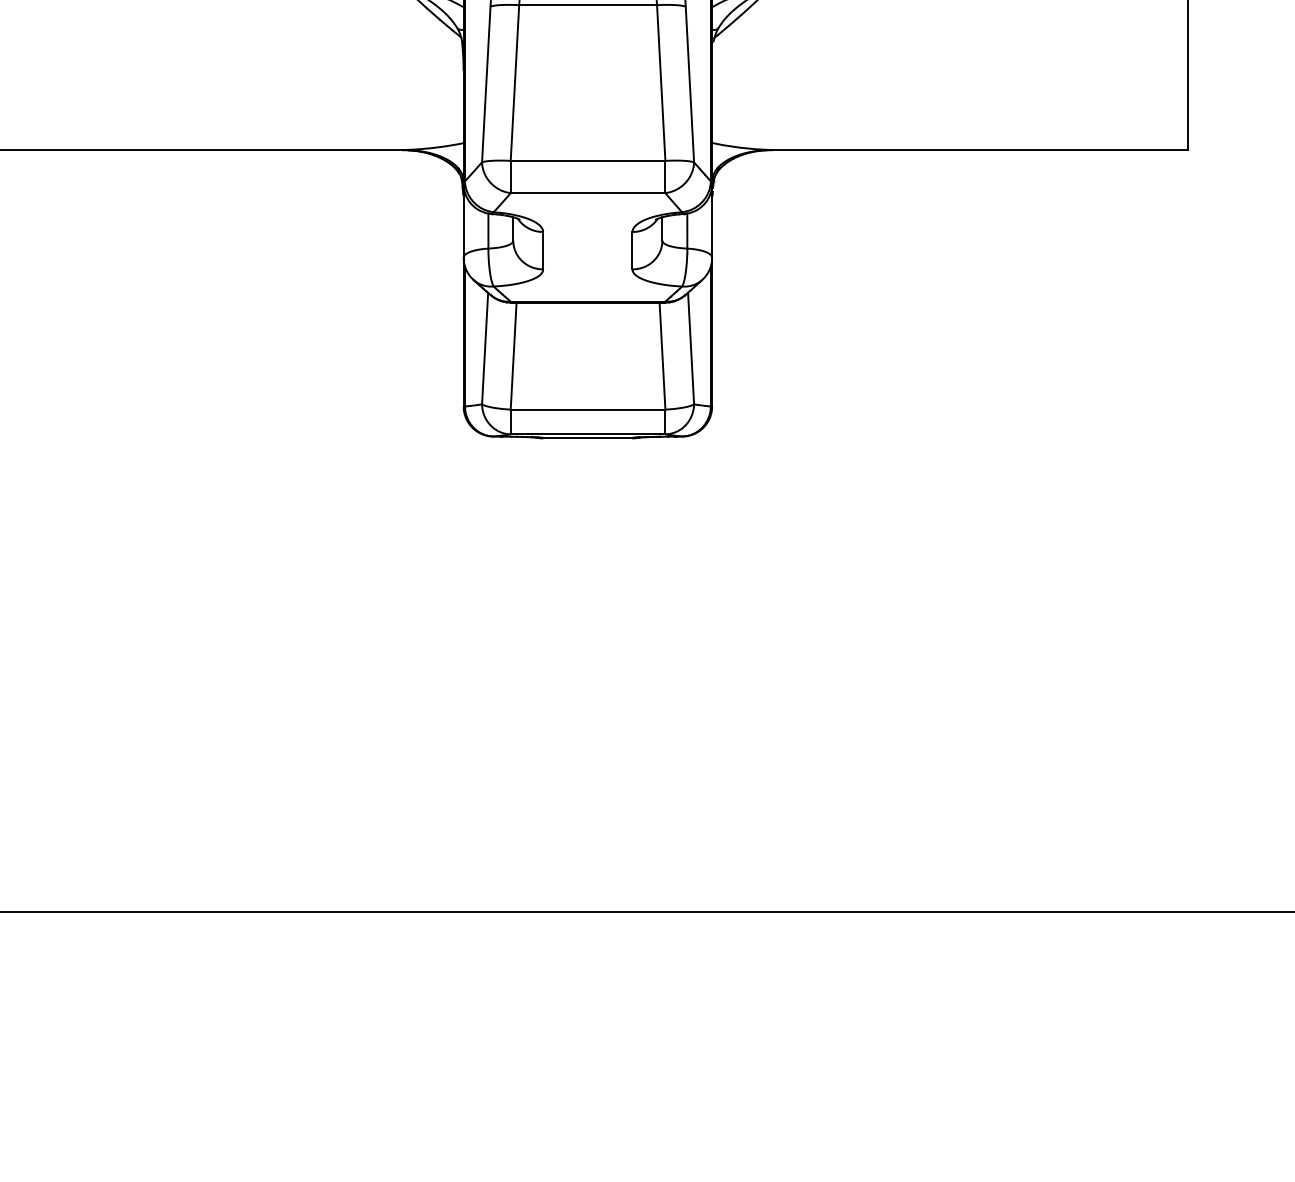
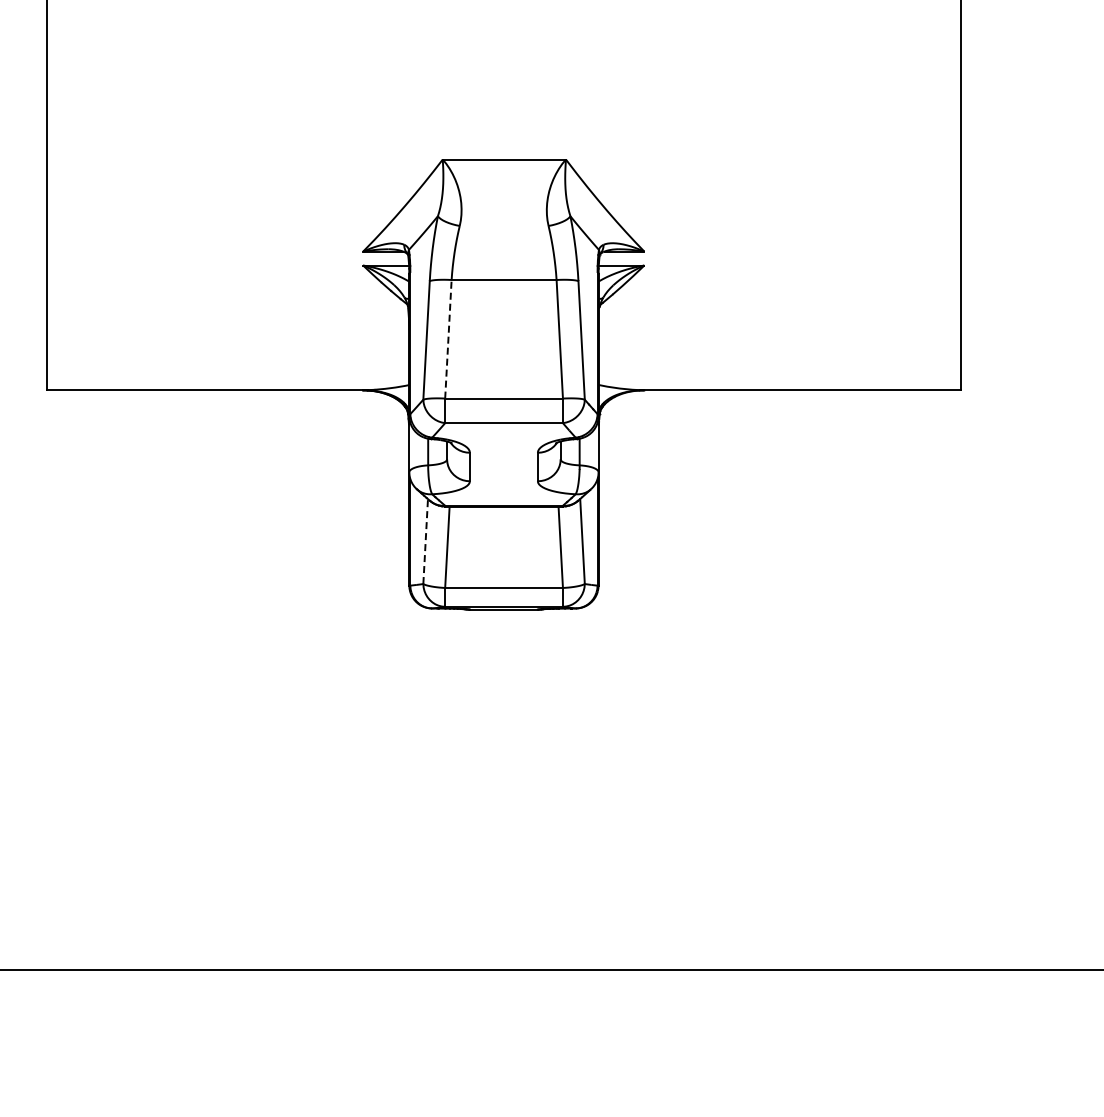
line: (515, 81) -> (448, 338), solid -> dashed
line: (484, 348) -> (425, 541), solid -> dashed

